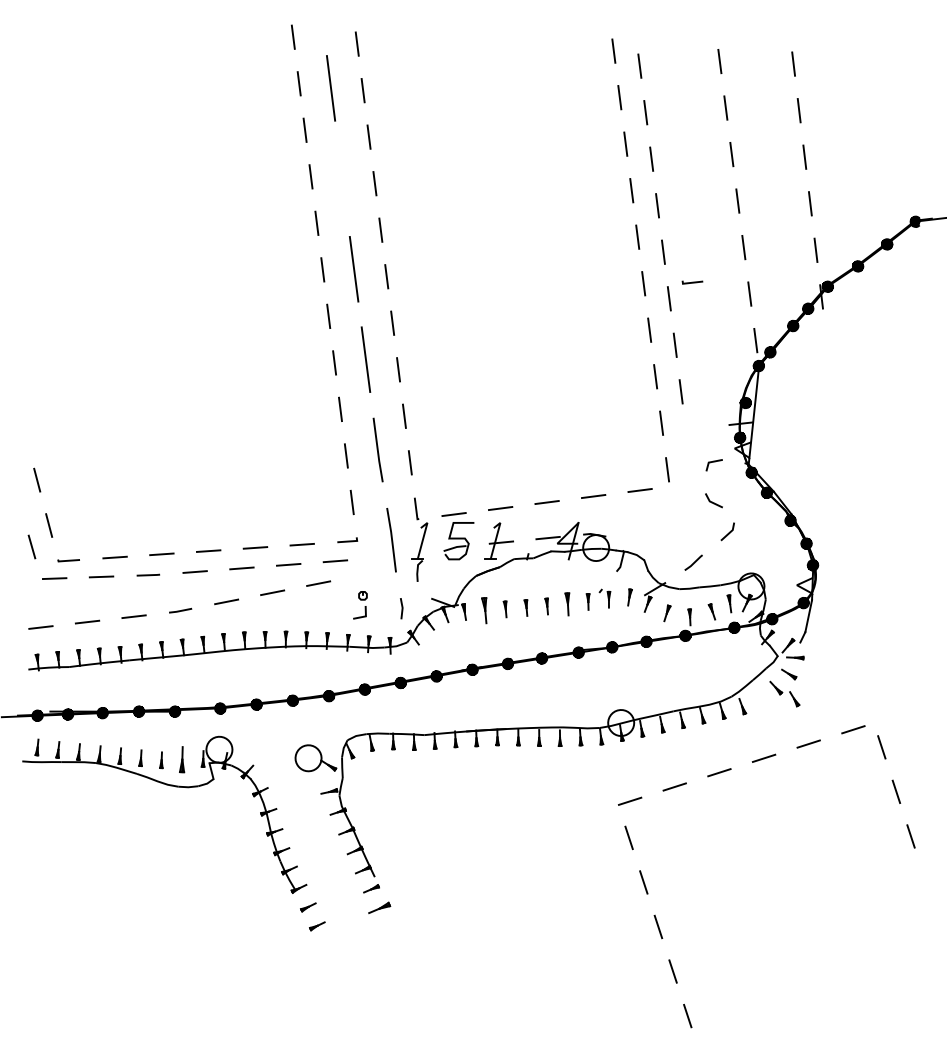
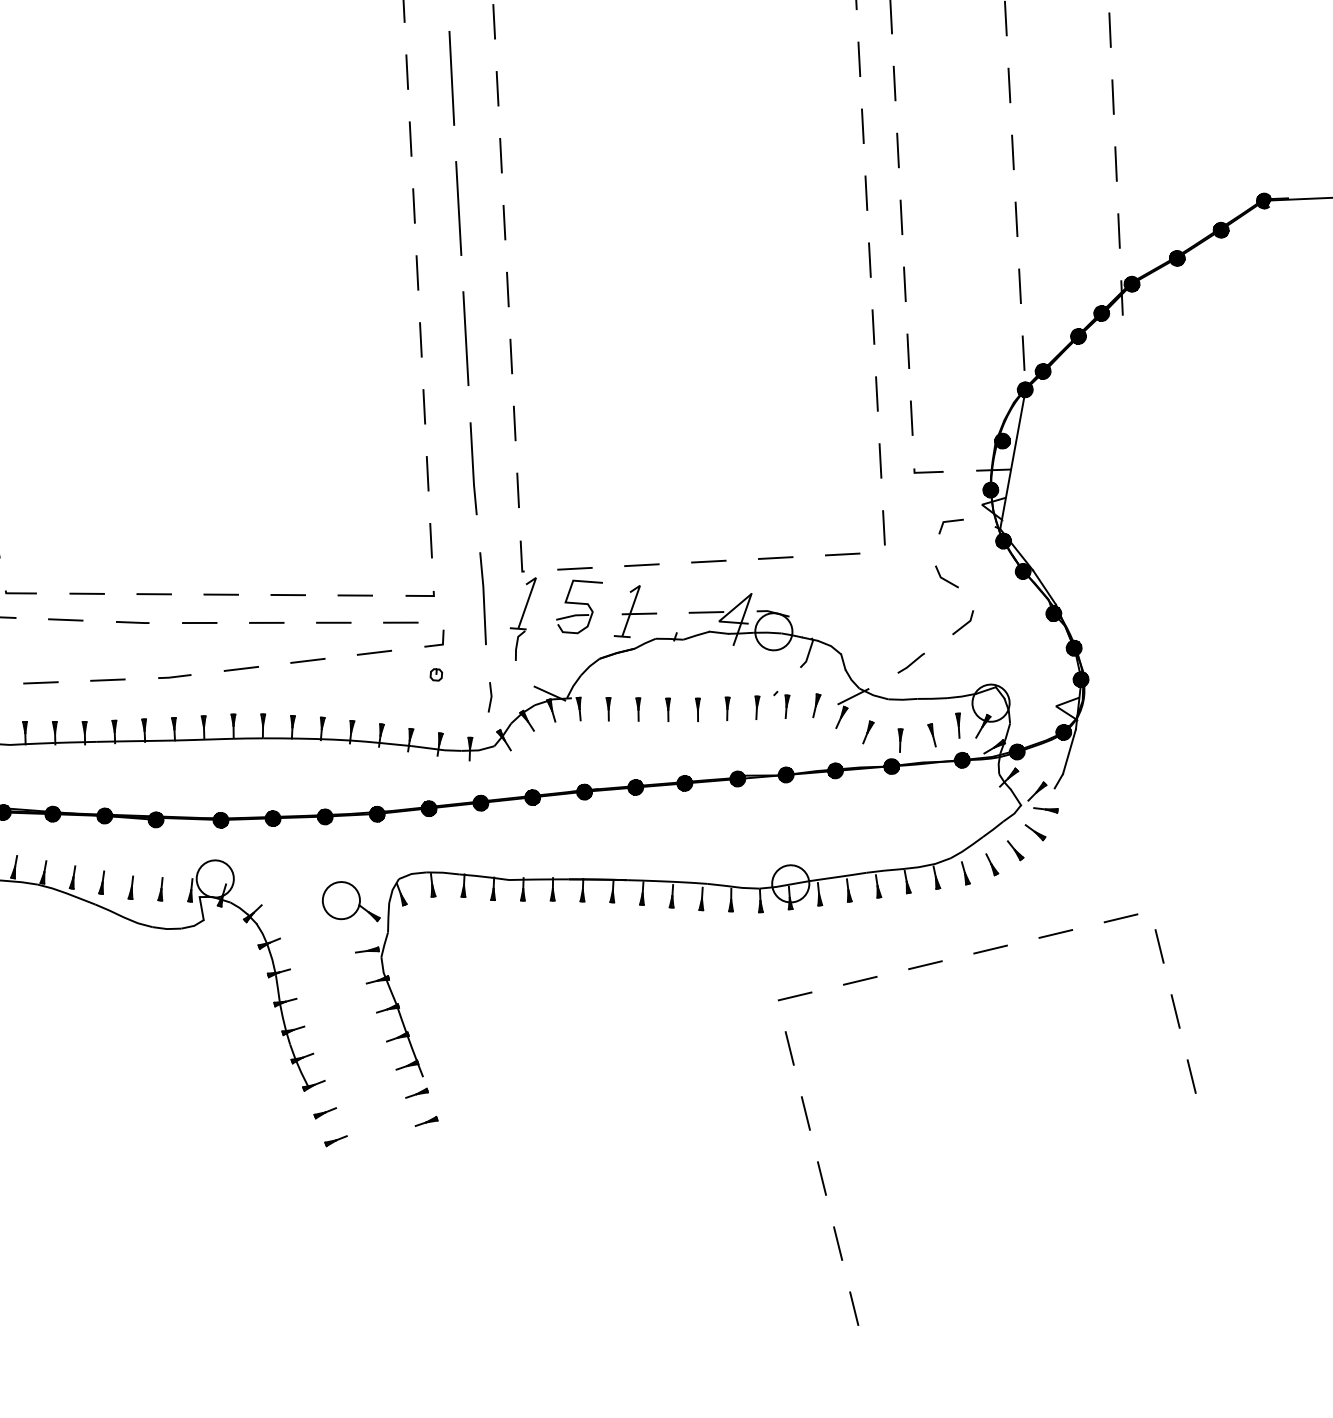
line: (342, 178) -> (451, 77), added
line: (692, 282) -> (928, 472), moved
part: (567, 603) -> (727, 707), size x0.71
part: (484, 610) -> (608, 708), size x0.62
line: (359, 616) -> (433, 644), moved
part: (794, 699) -> (991, 865), moved
part: (182, 759) -> (161, 888), size x0.62
part: (379, 907) -> (426, 1120), size x0.71

